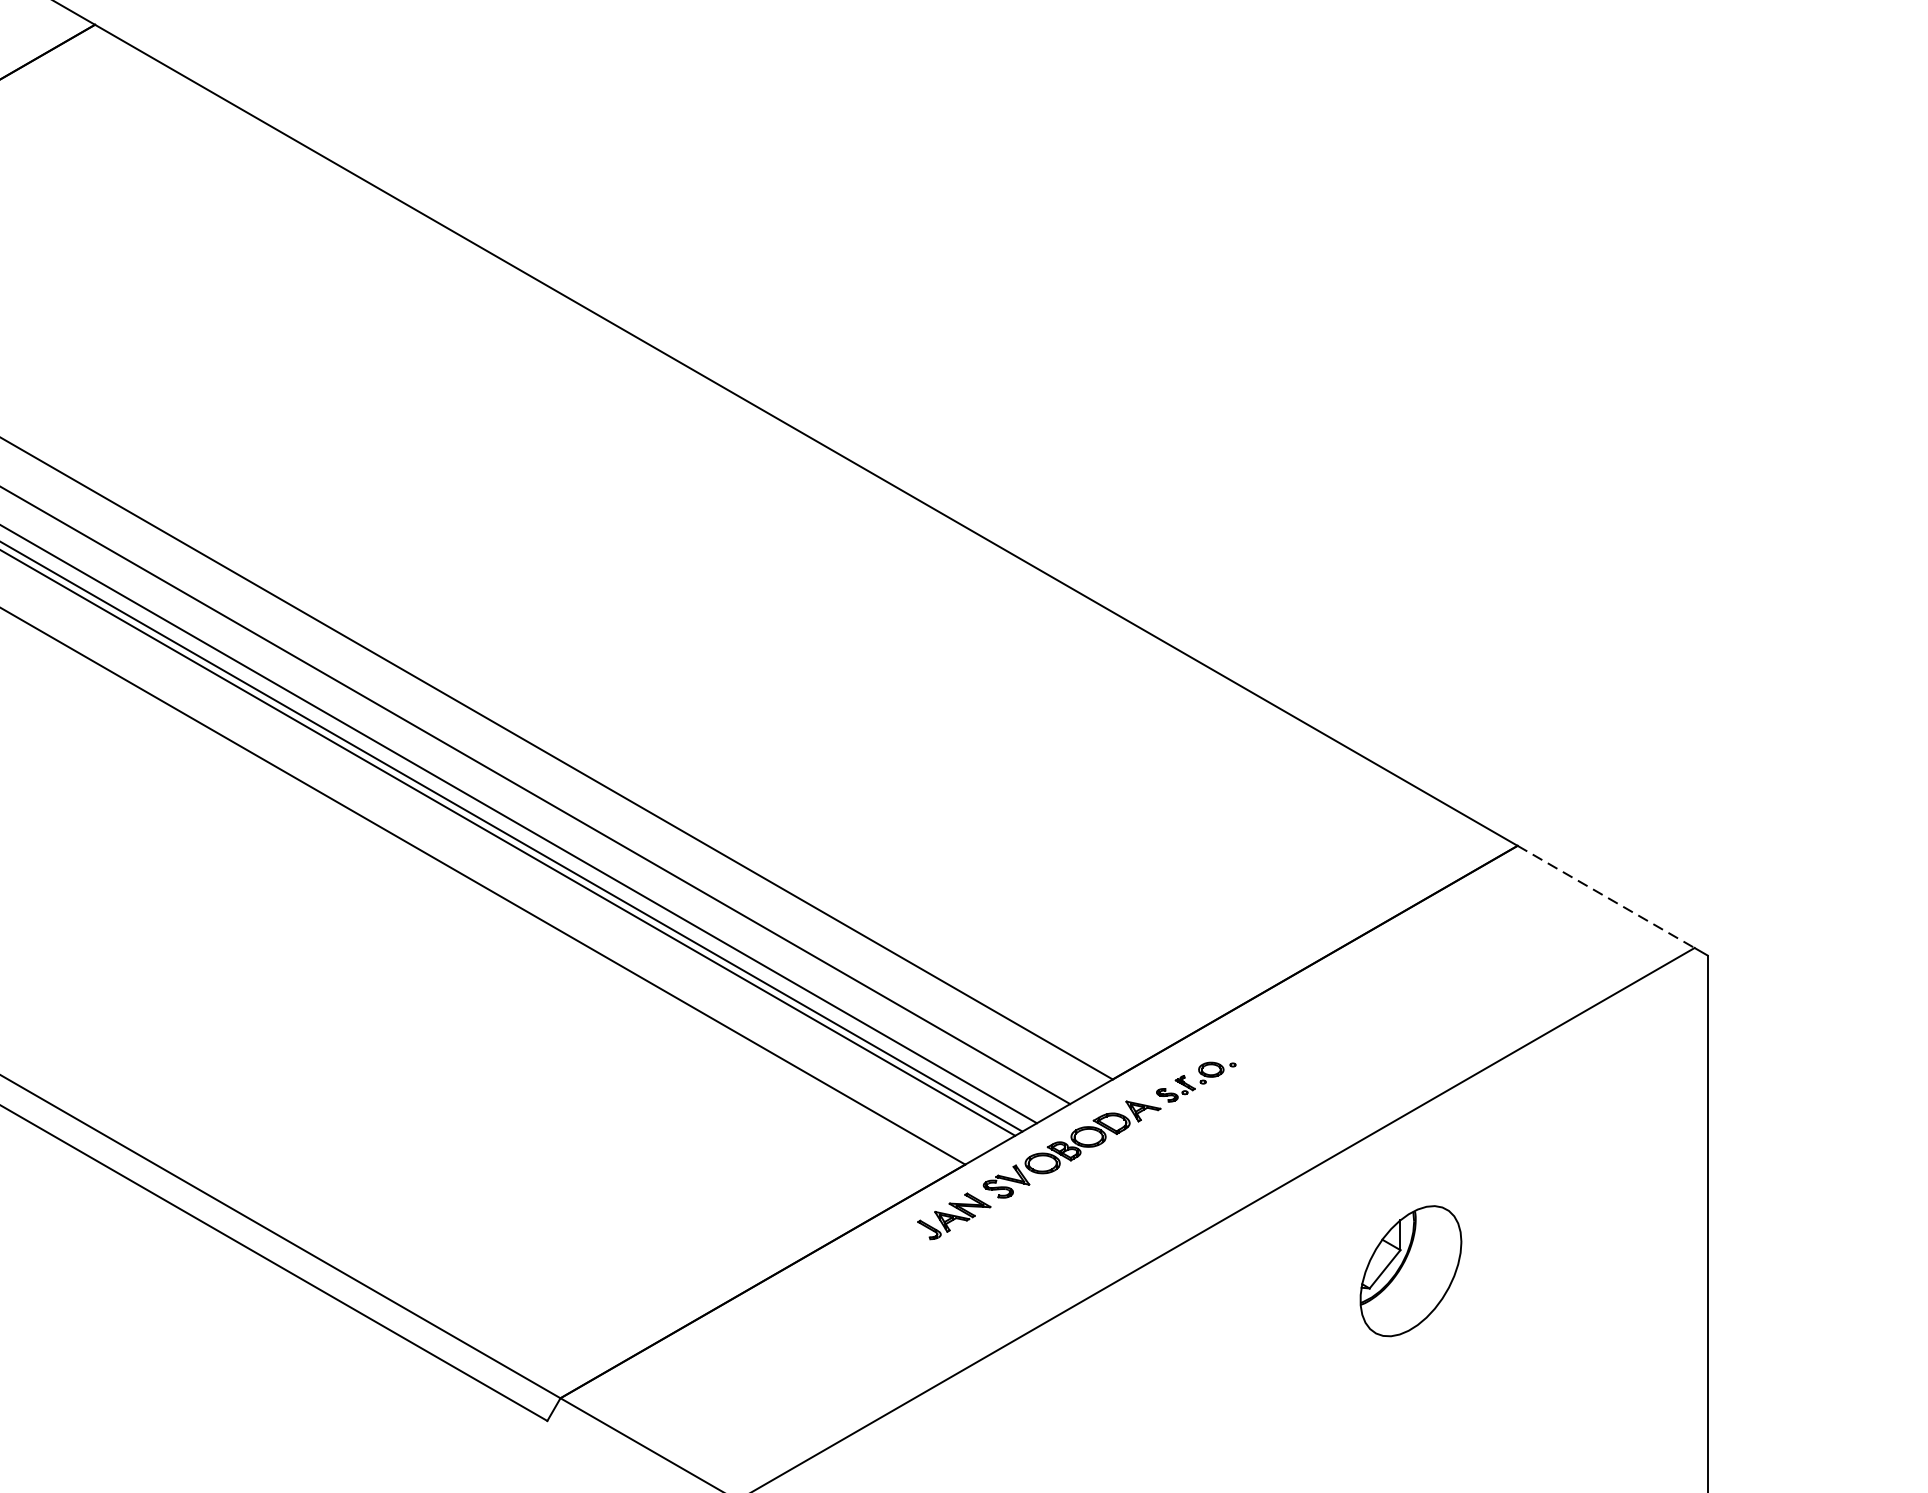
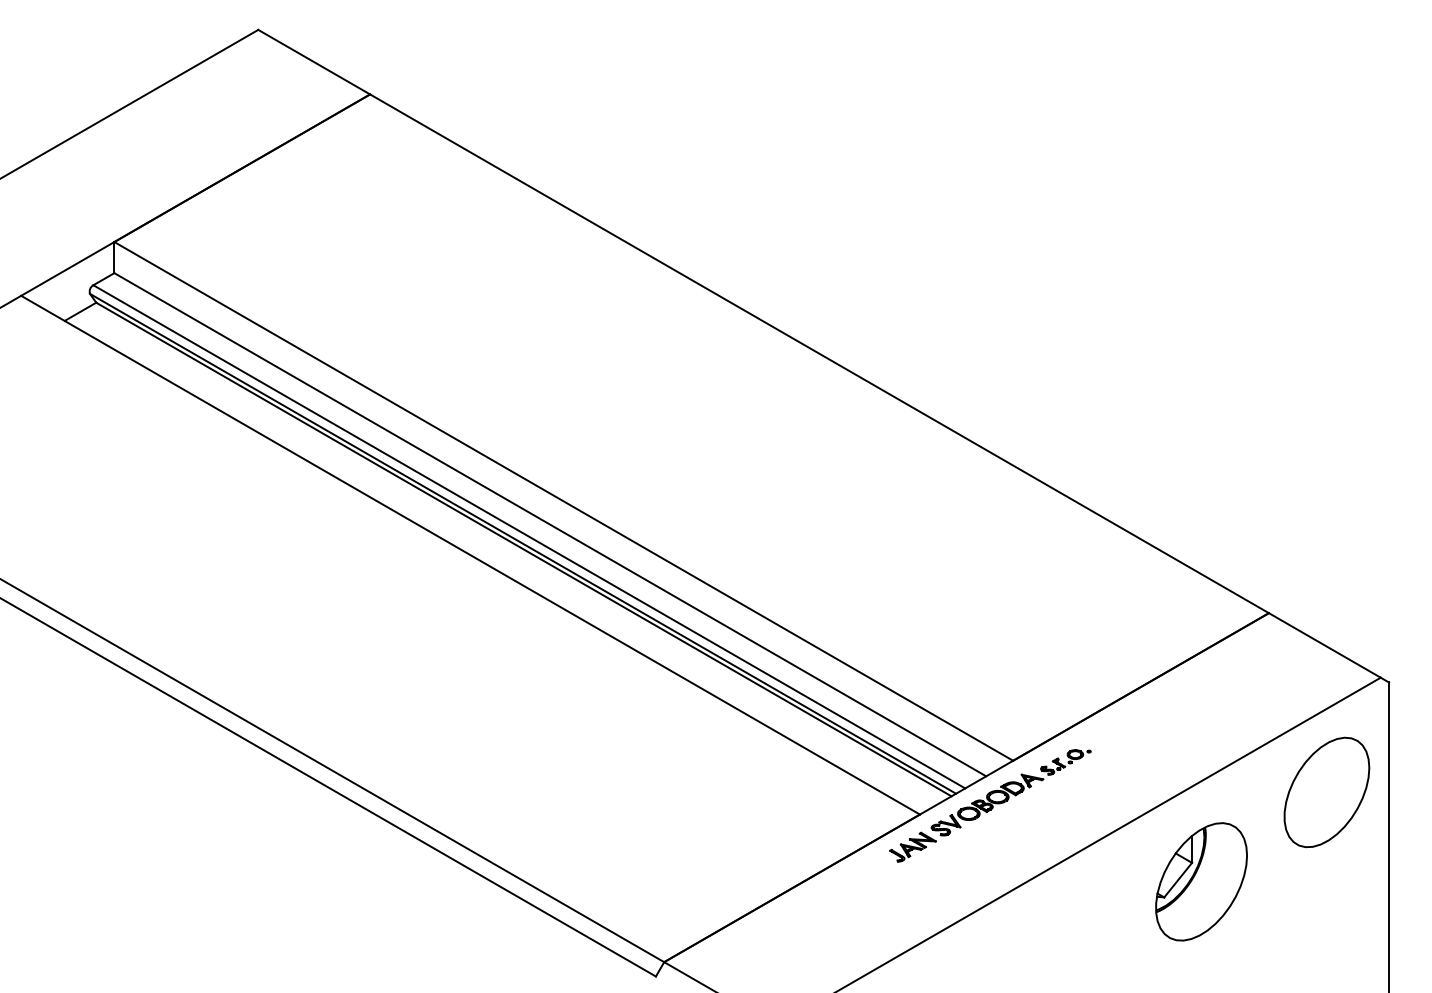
line: (1605, 897) -> (1324, 645), dashed -> solid
part: (1608, 1129) -> (1326, 792), added
part: (1410, 1270) -> (1201, 881), size x1.43

